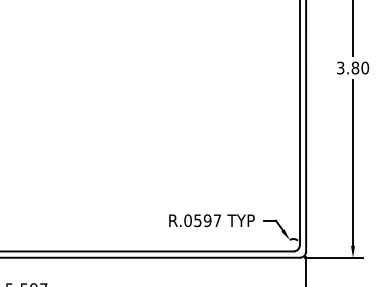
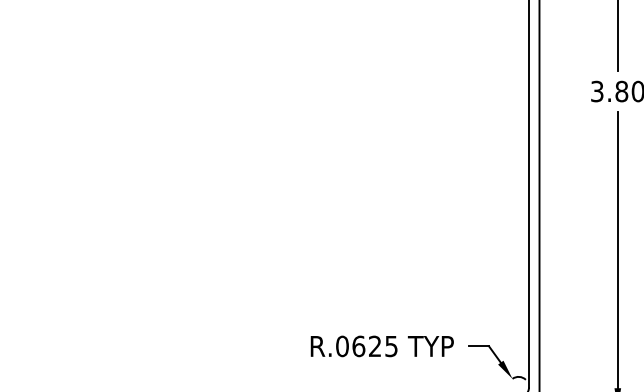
text: (207, 220) -> (374, 346), R.0597 -> R.0625

